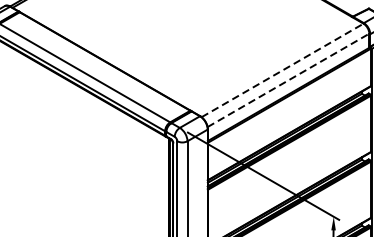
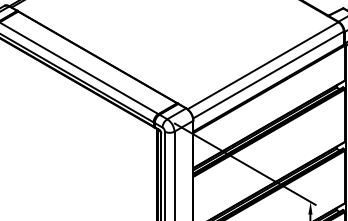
line: (283, 70) -> (263, 65), dashed -> solid
line: (288, 80) -> (268, 75), dashed -> solid

